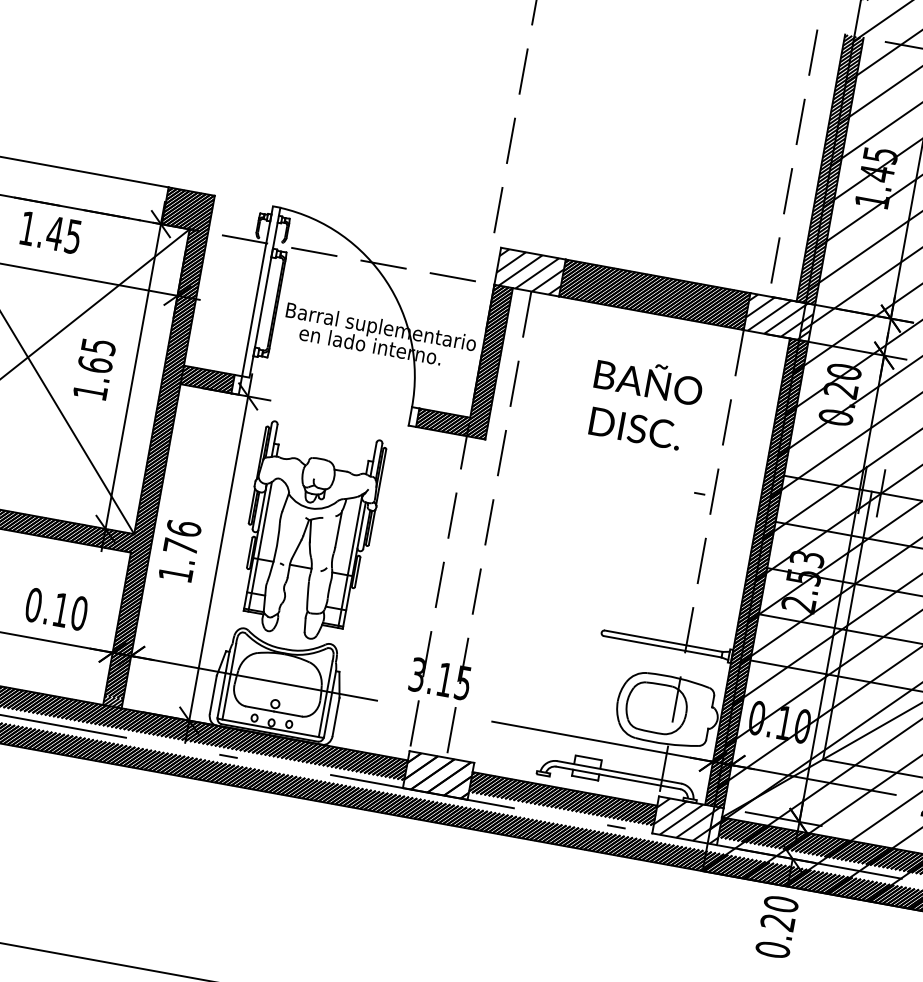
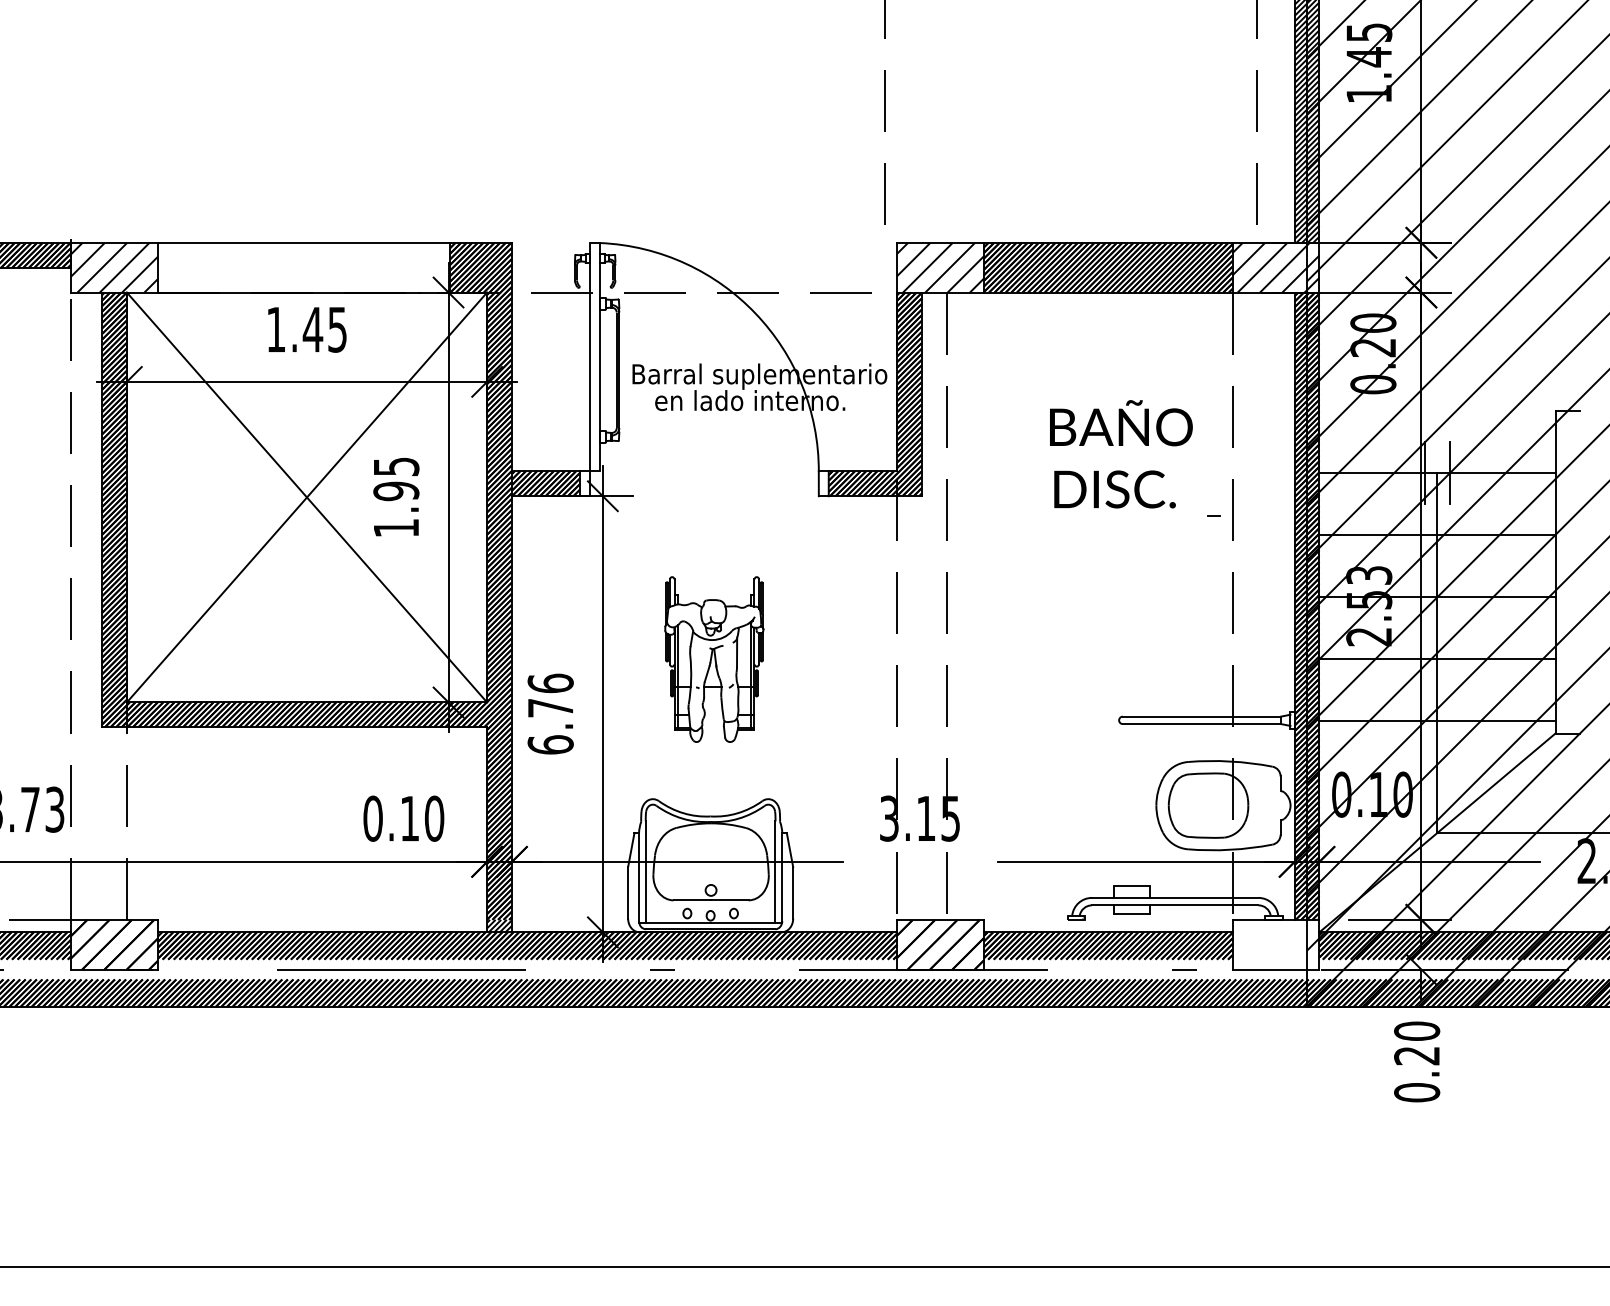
text: (95, 365) -> (396, 491), 1.65 -> 1.95
text: (645, 403) -> (1121, 454), moved
part: (309, 532) -> (714, 659), size x0.6
text: (175, 573) -> (550, 744), 1.76 -> 6.76
hatch: (687, 820) -> (1275, 944), removed

